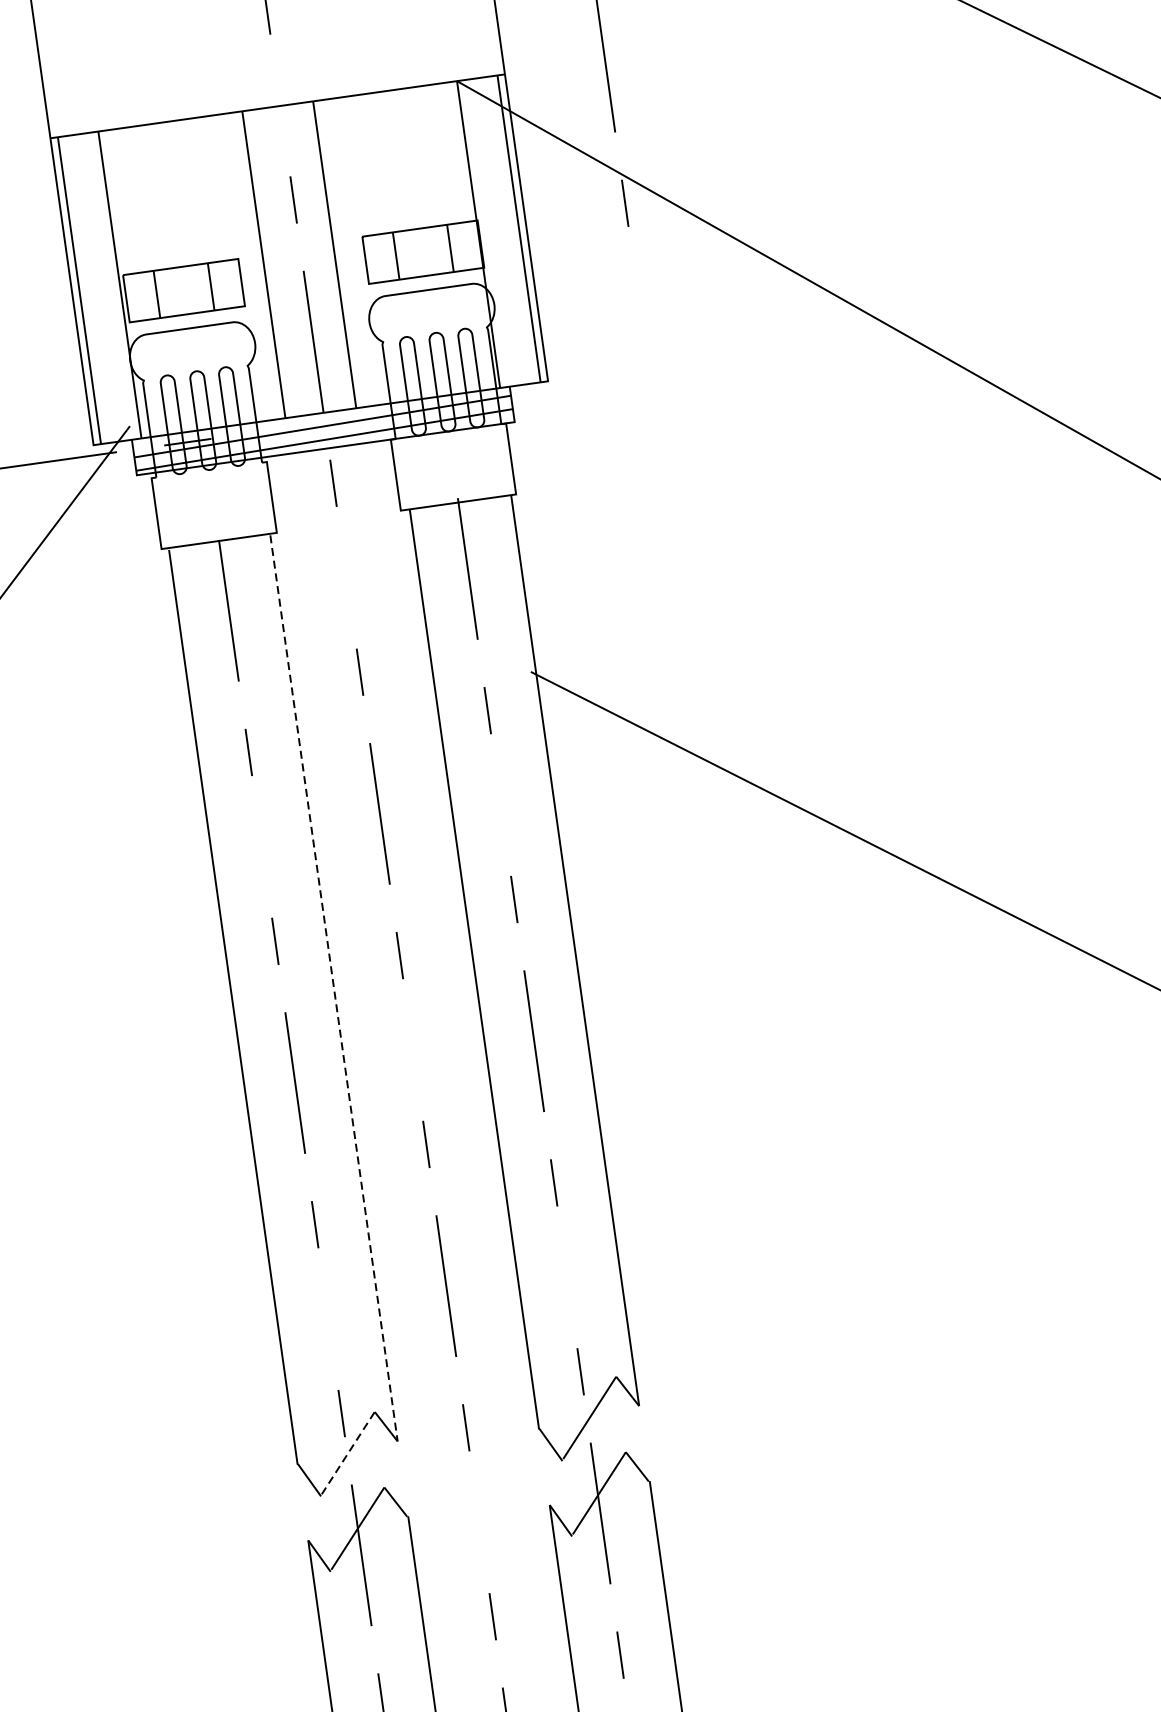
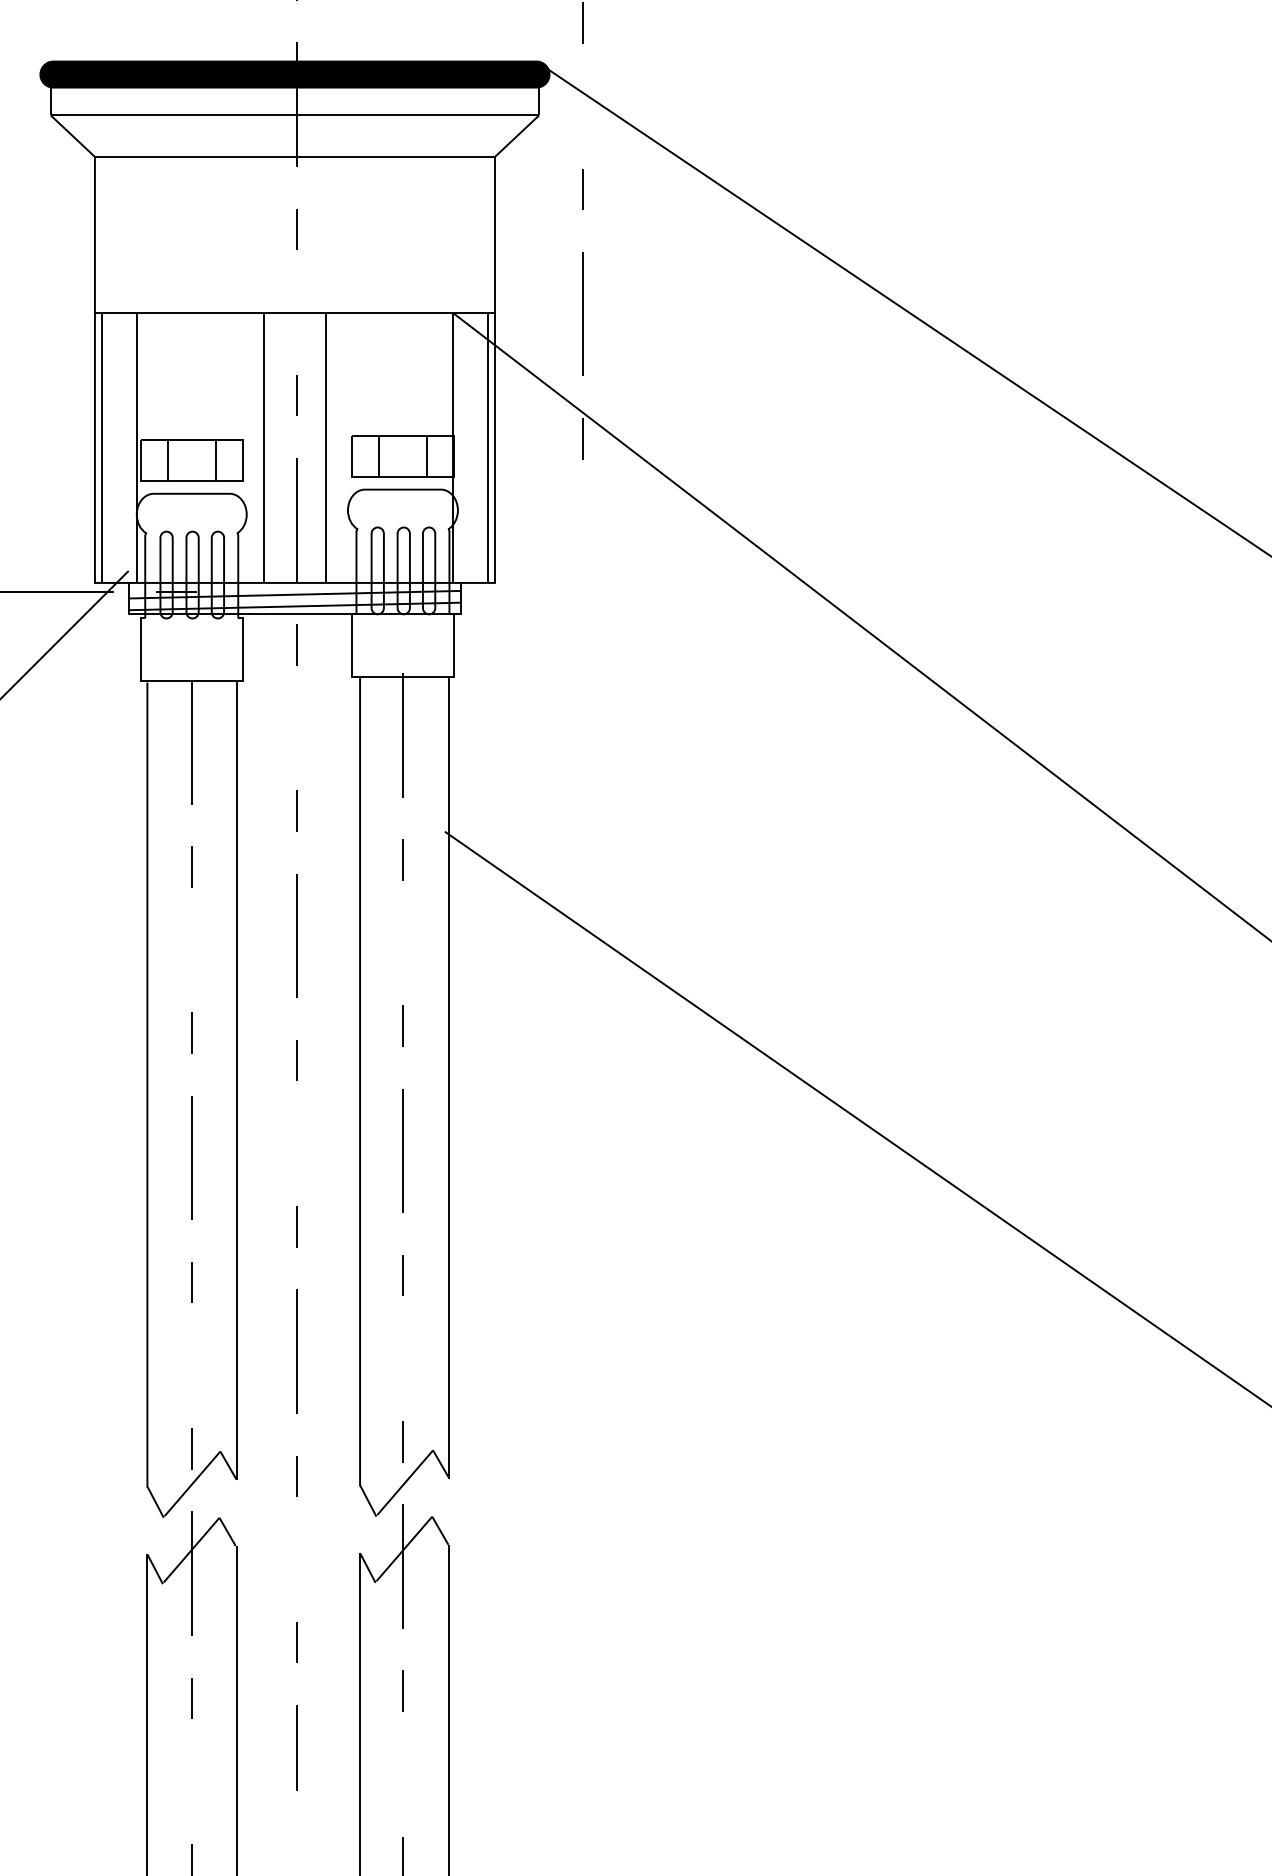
line: (333, 987) -> (236, 1080), dashed -> solid
line: (348, 1452) -> (192, 1483), dashed -> solid

